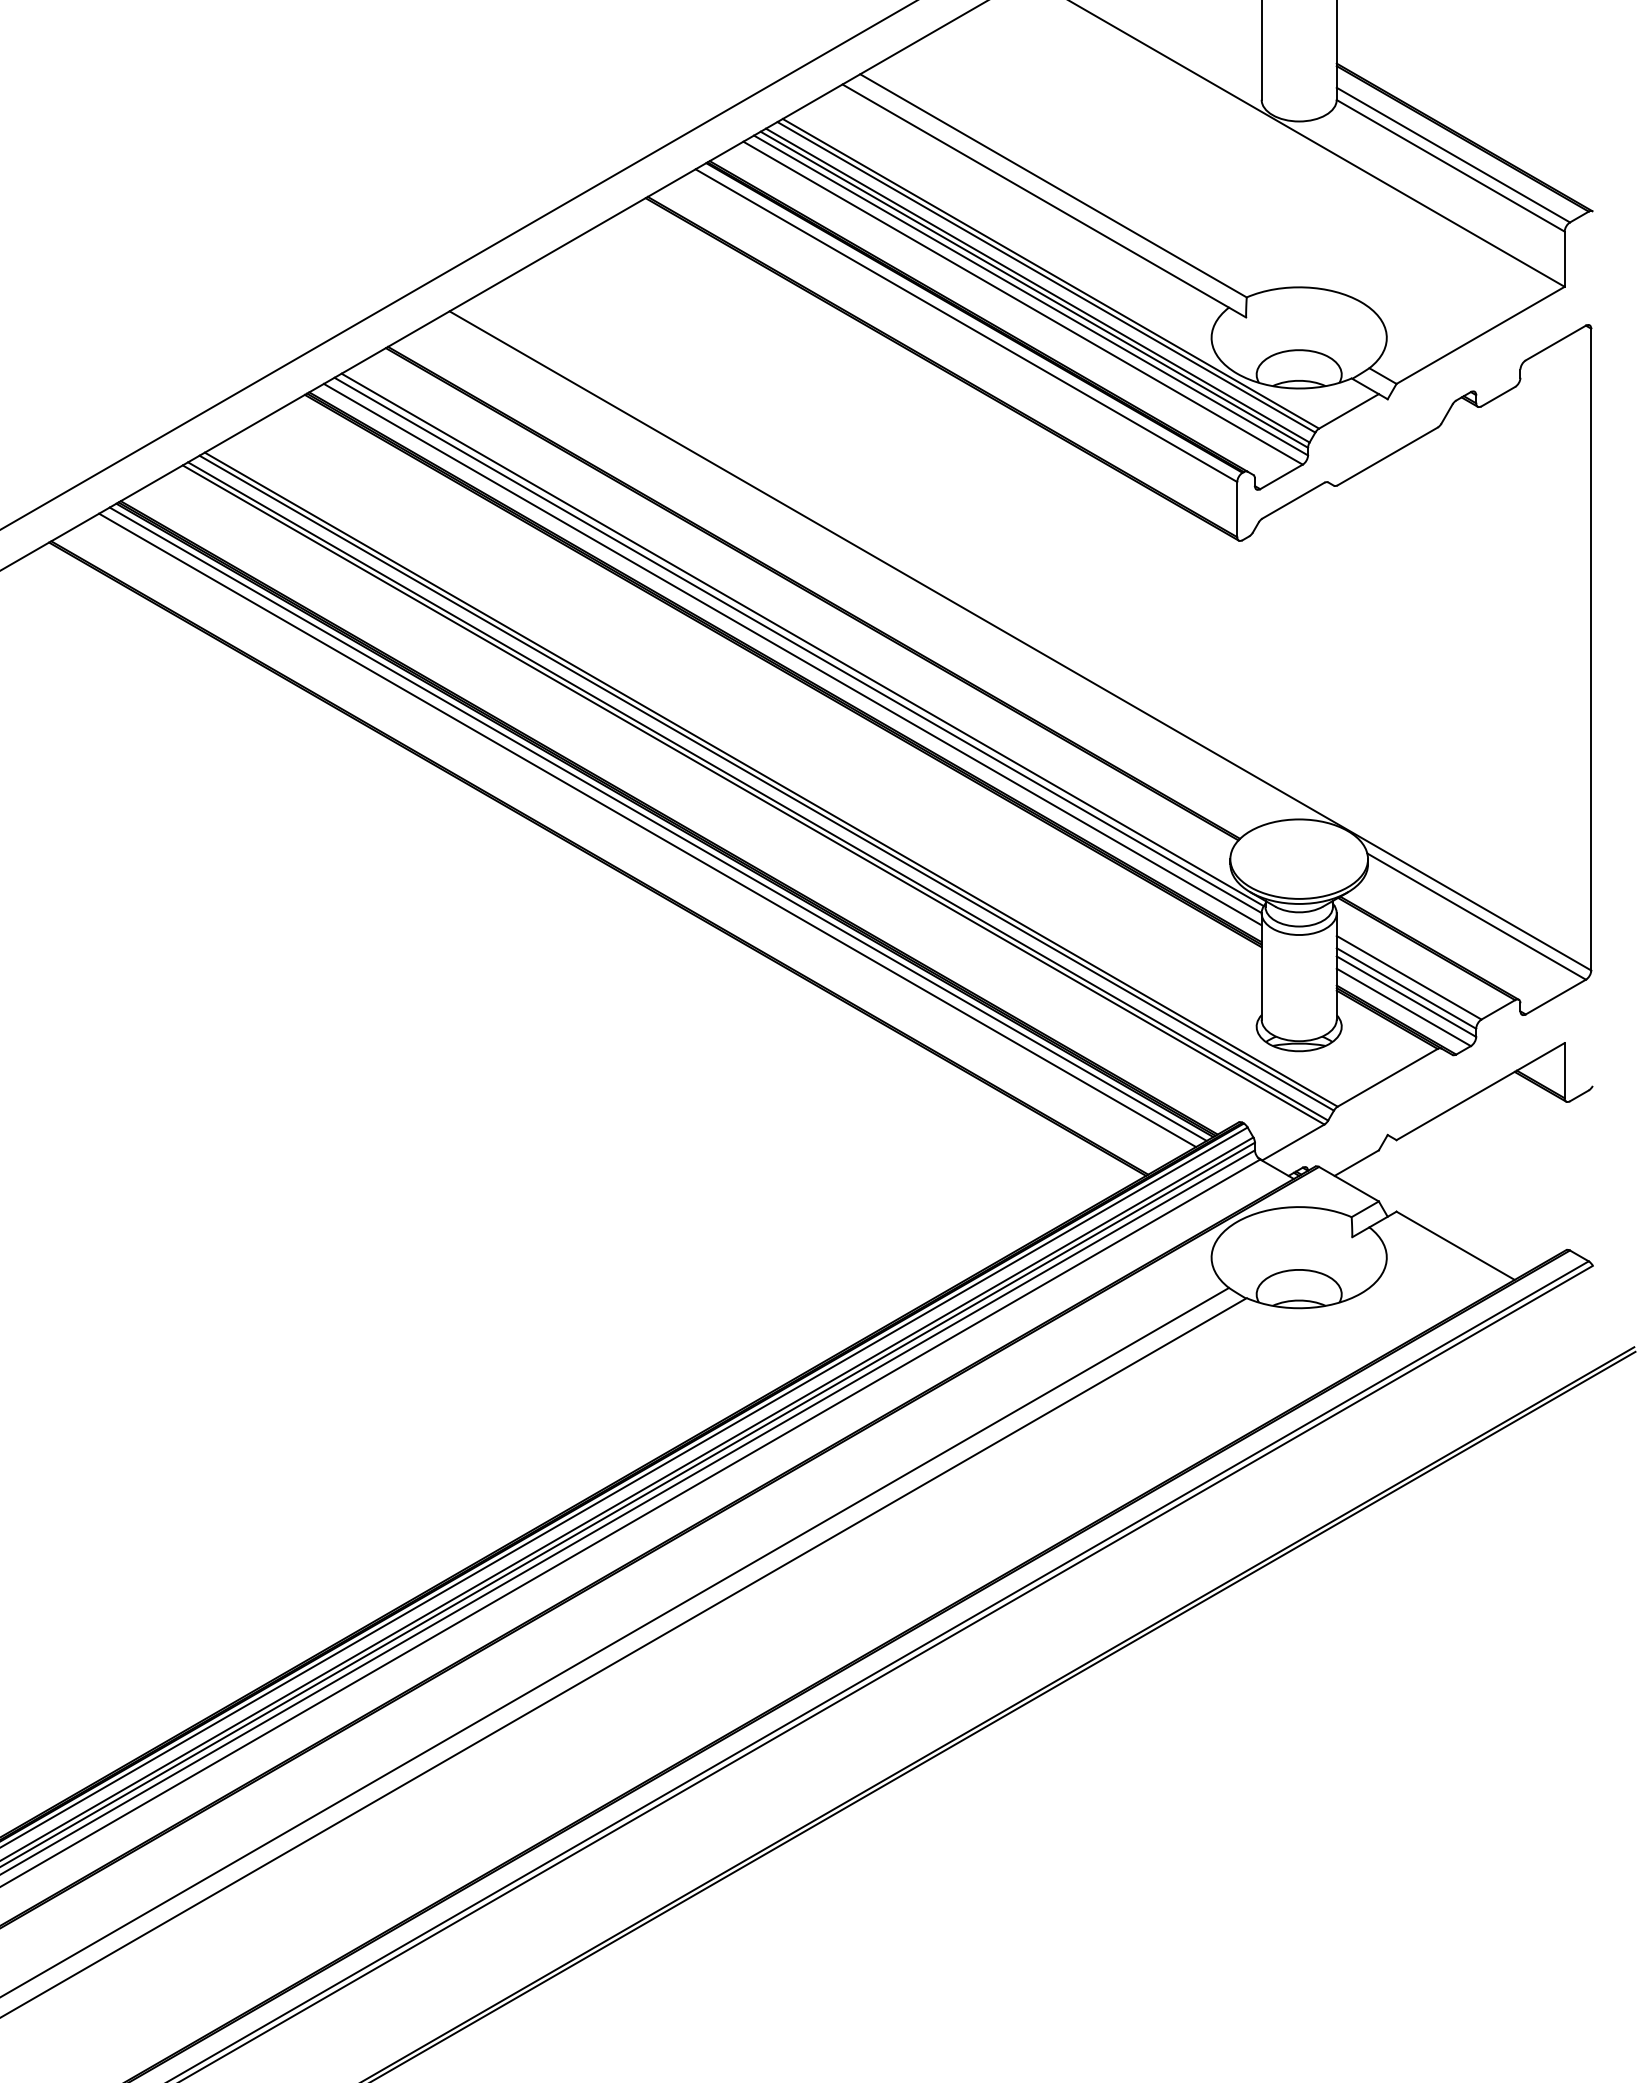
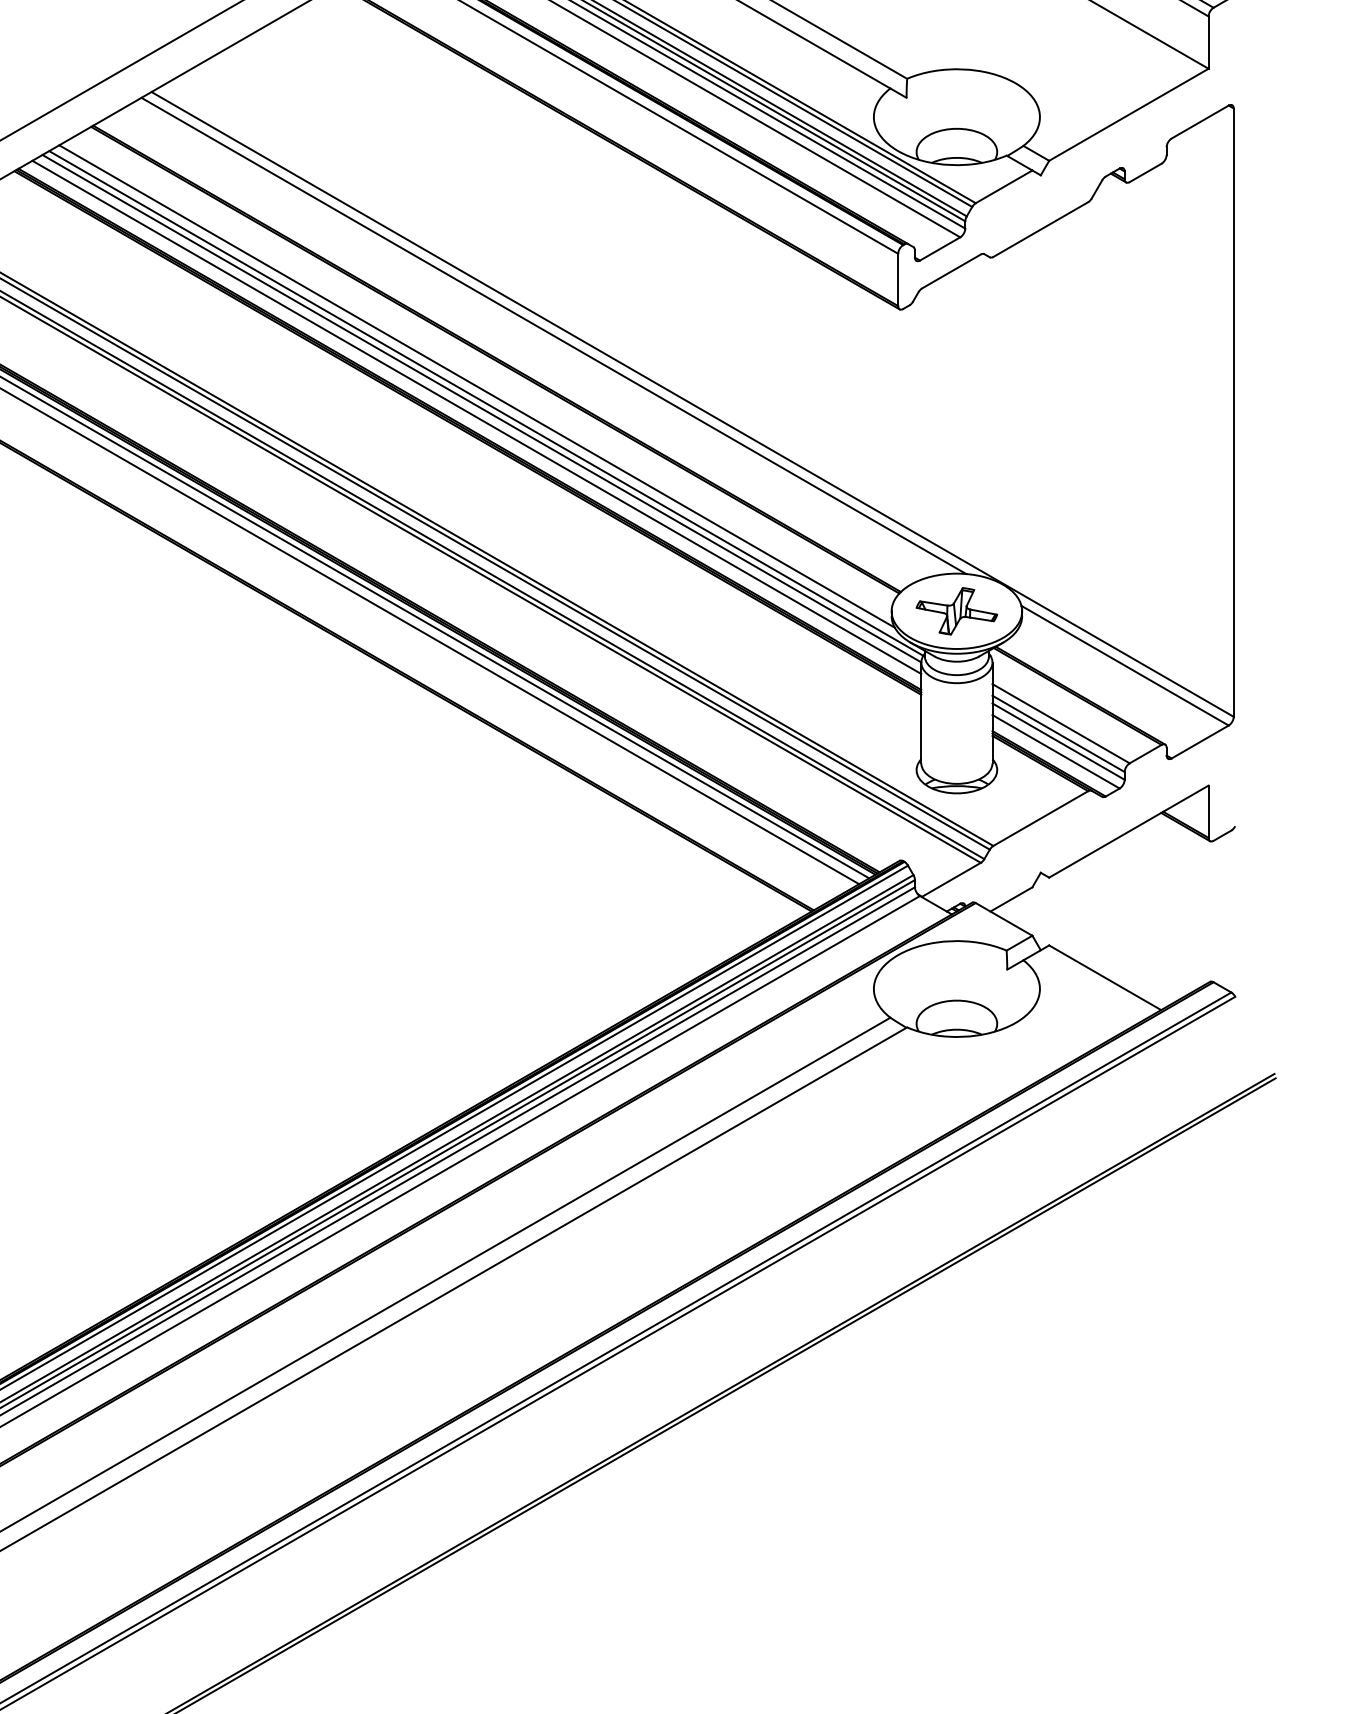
line: (873, 568) -> (553, 335), added
line: (792, 621) -> (476, 386), added
part: (1298, 858) -> (956, 610), added

